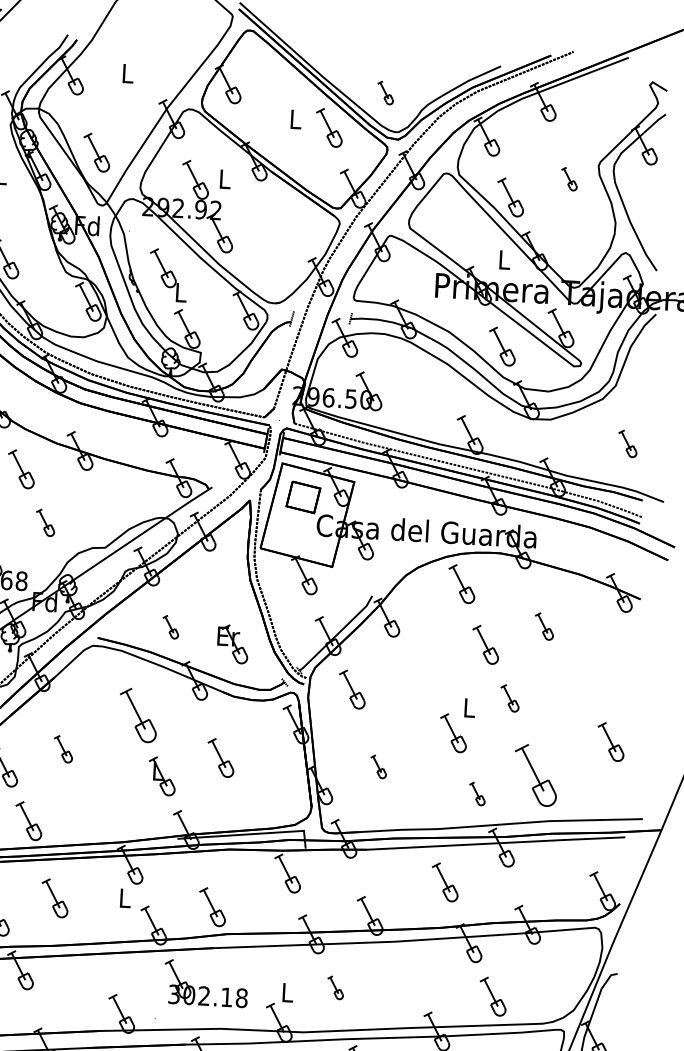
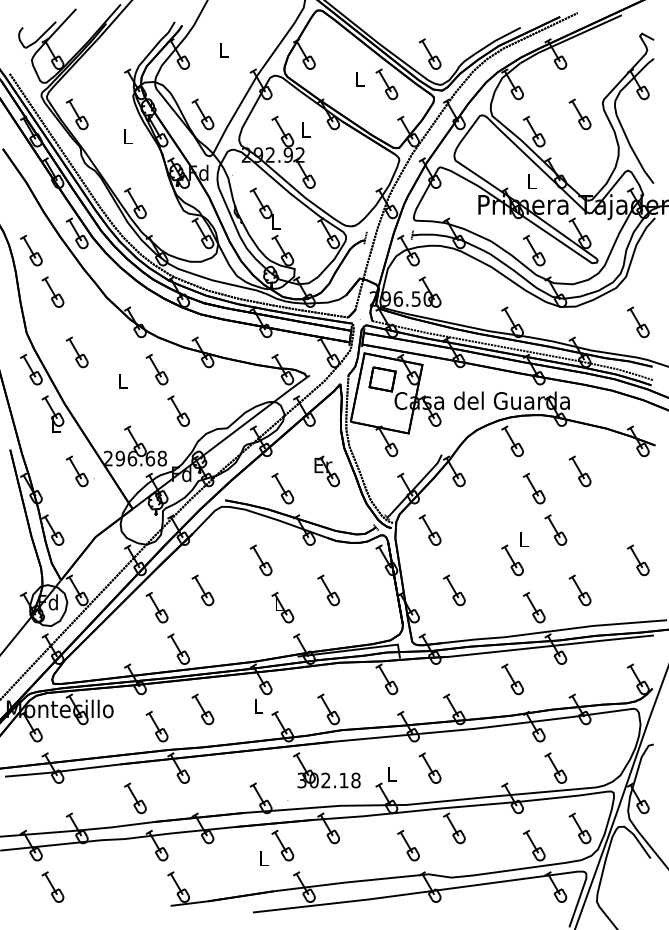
part: (384, 92) -> (429, 53), size x1.67
part: (568, 179) -> (579, 114), size x1.67
part: (628, 443) -> (638, 322), size x1.43
part: (45, 522) -> (178, 410), size x1.43
part: (543, 626) -> (579, 471), size x1.43
part: (170, 627) -> (282, 488), size x1.67
part: (232, 644) -> (326, 471), moved
part: (509, 697) -> (555, 529), size x1.43
part: (137, 715) -> (260, 560), size x0.71
part: (62, 749) -> (202, 590), size x1.43
part: (378, 766) -> (454, 590), size x1.67
part: (535, 775) -> (579, 590), size x0.62
part: (476, 793) -> (533, 607), size x1.67
part: (334, 987) -> (429, 767), size x1.67

